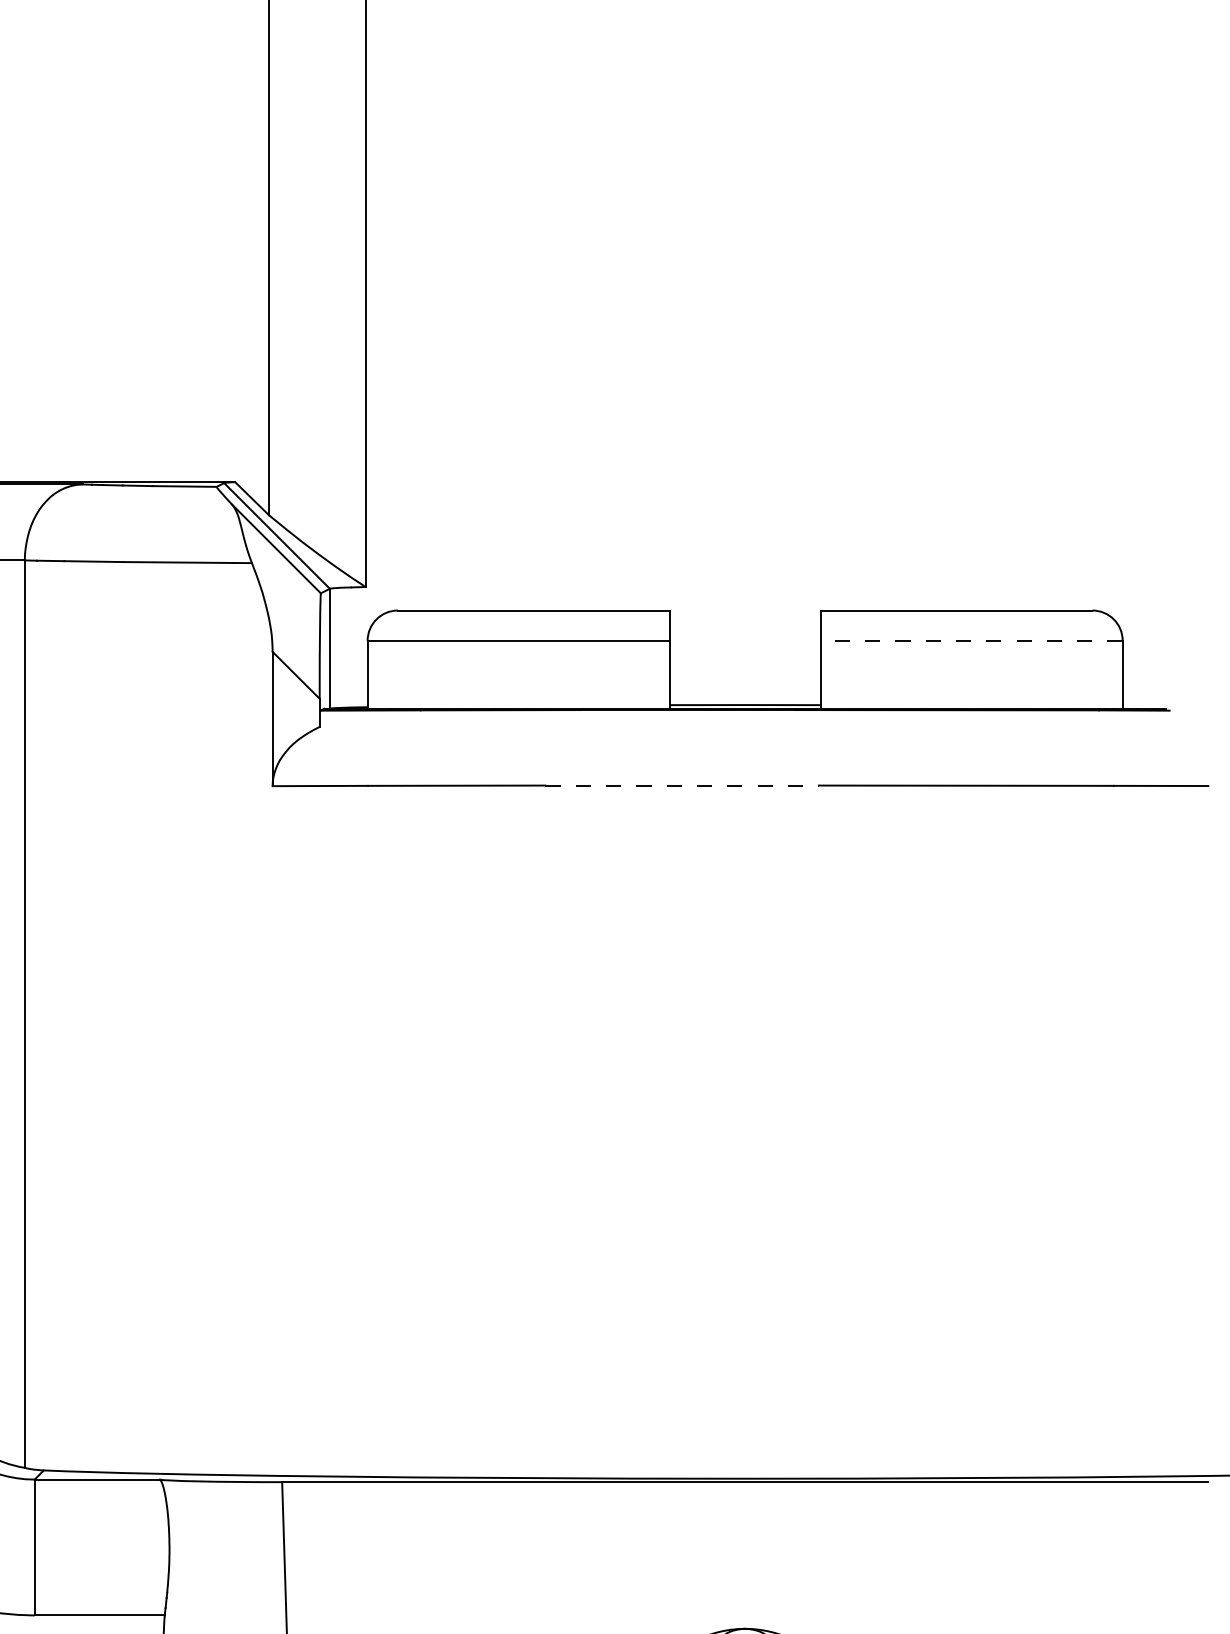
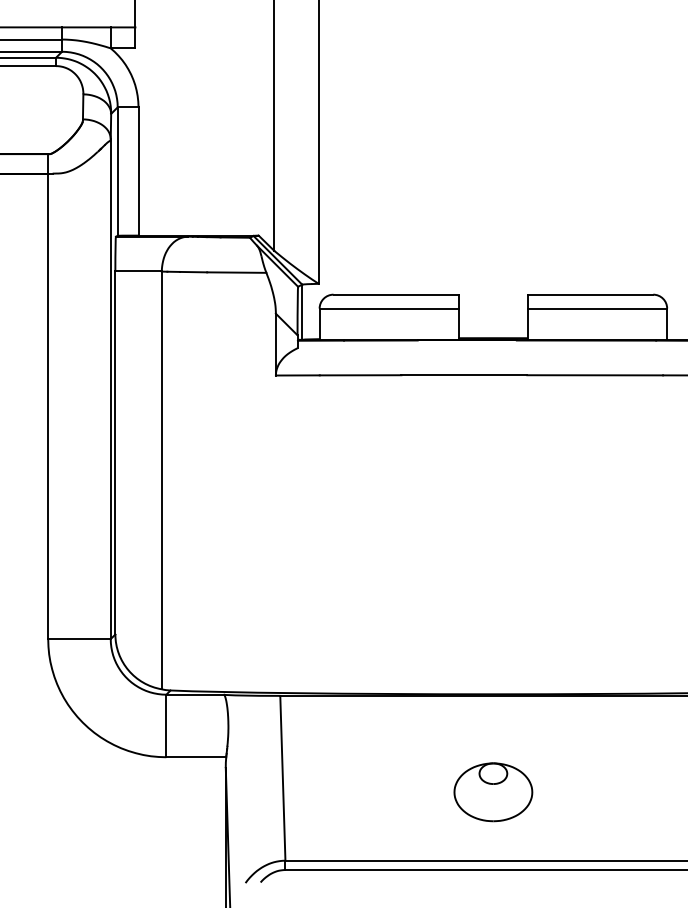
line: (971, 640) -> (597, 308), dashed -> solid
line: (682, 786) -> (464, 375), dashed -> solid

